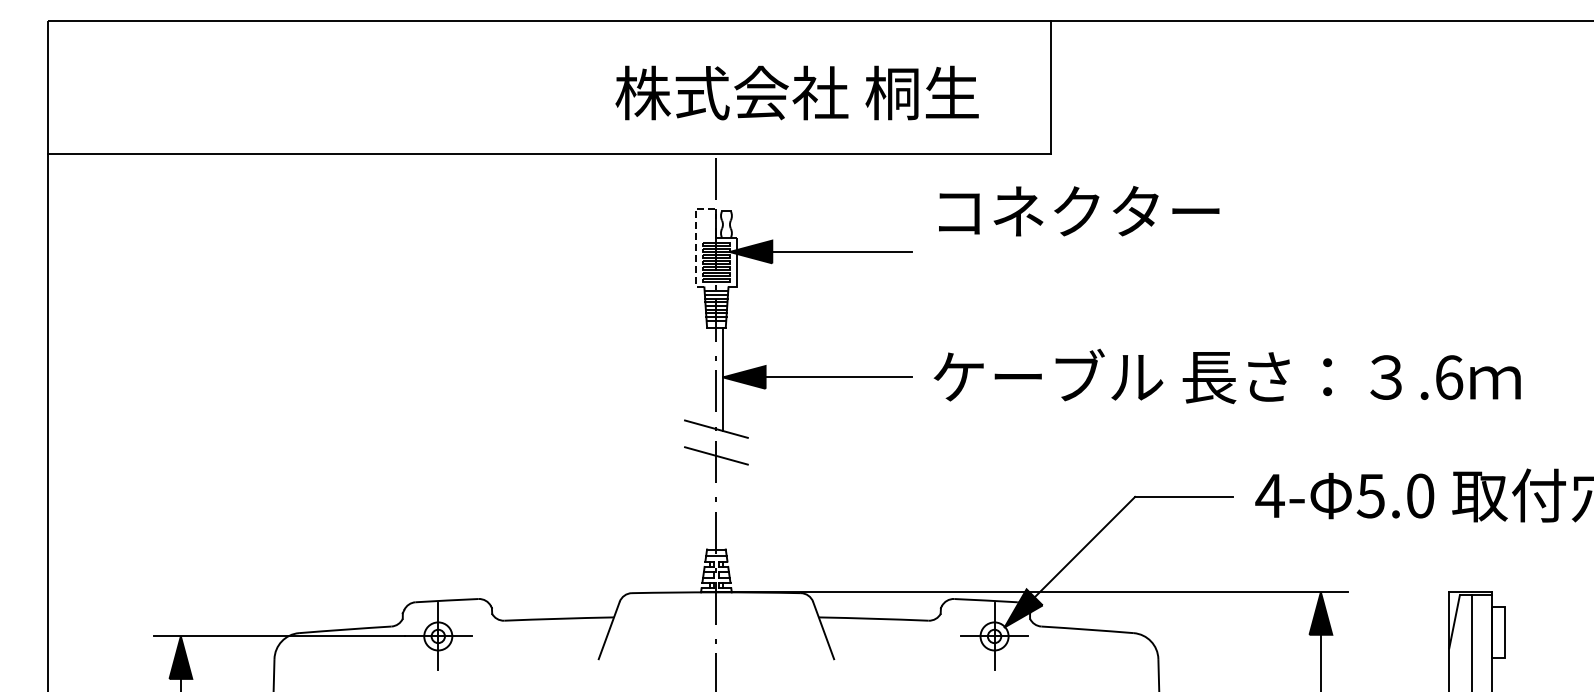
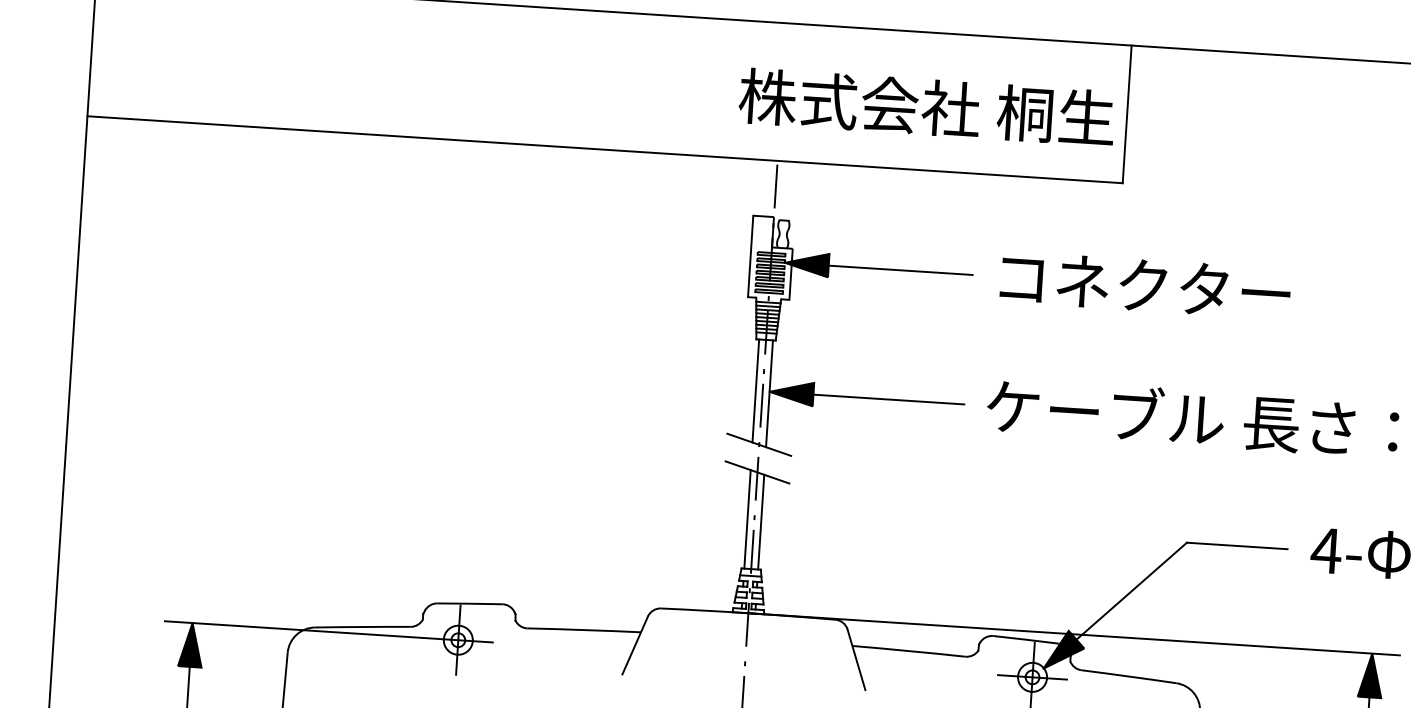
text: (796, 92) -> (926, 106), moved
text: (1079, 211) -> (1145, 285), moved
line: (696, 241) -> (751, 249), dashed -> solid
line: (709, 377) -> (755, 391), added
line: (709, 501) -> (747, 519), added
line: (723, 503) -> (761, 522), added

